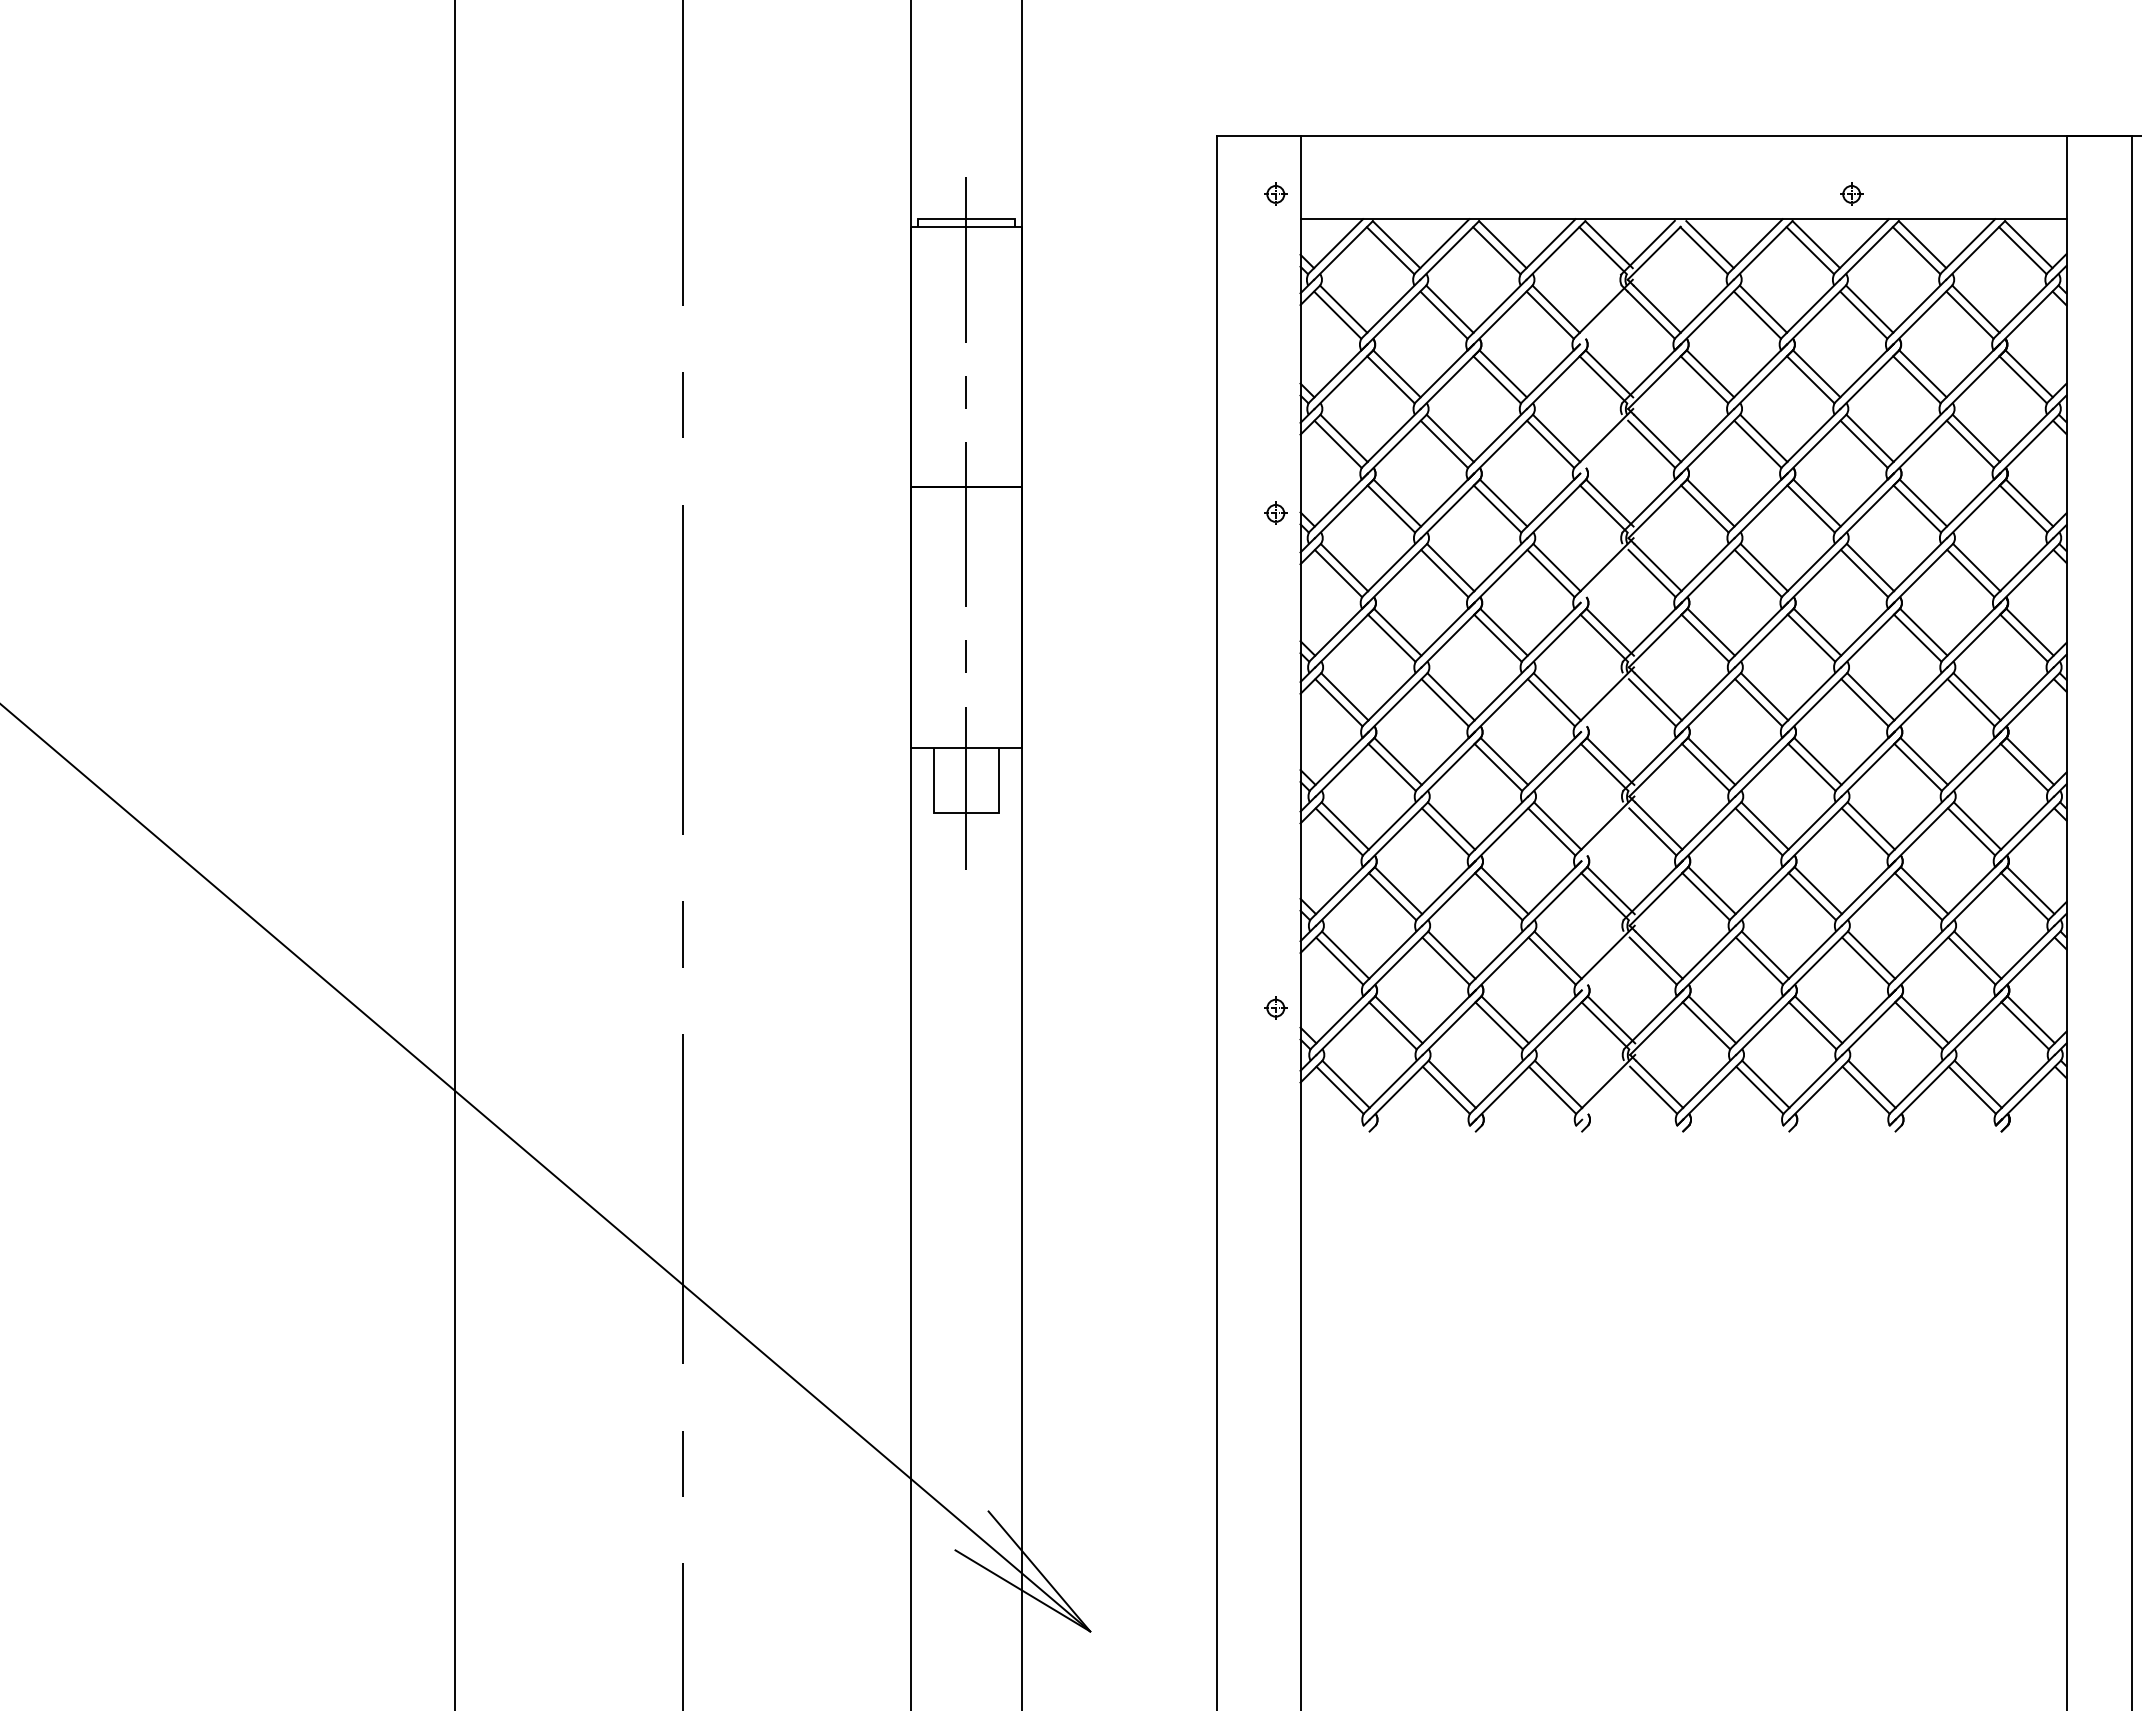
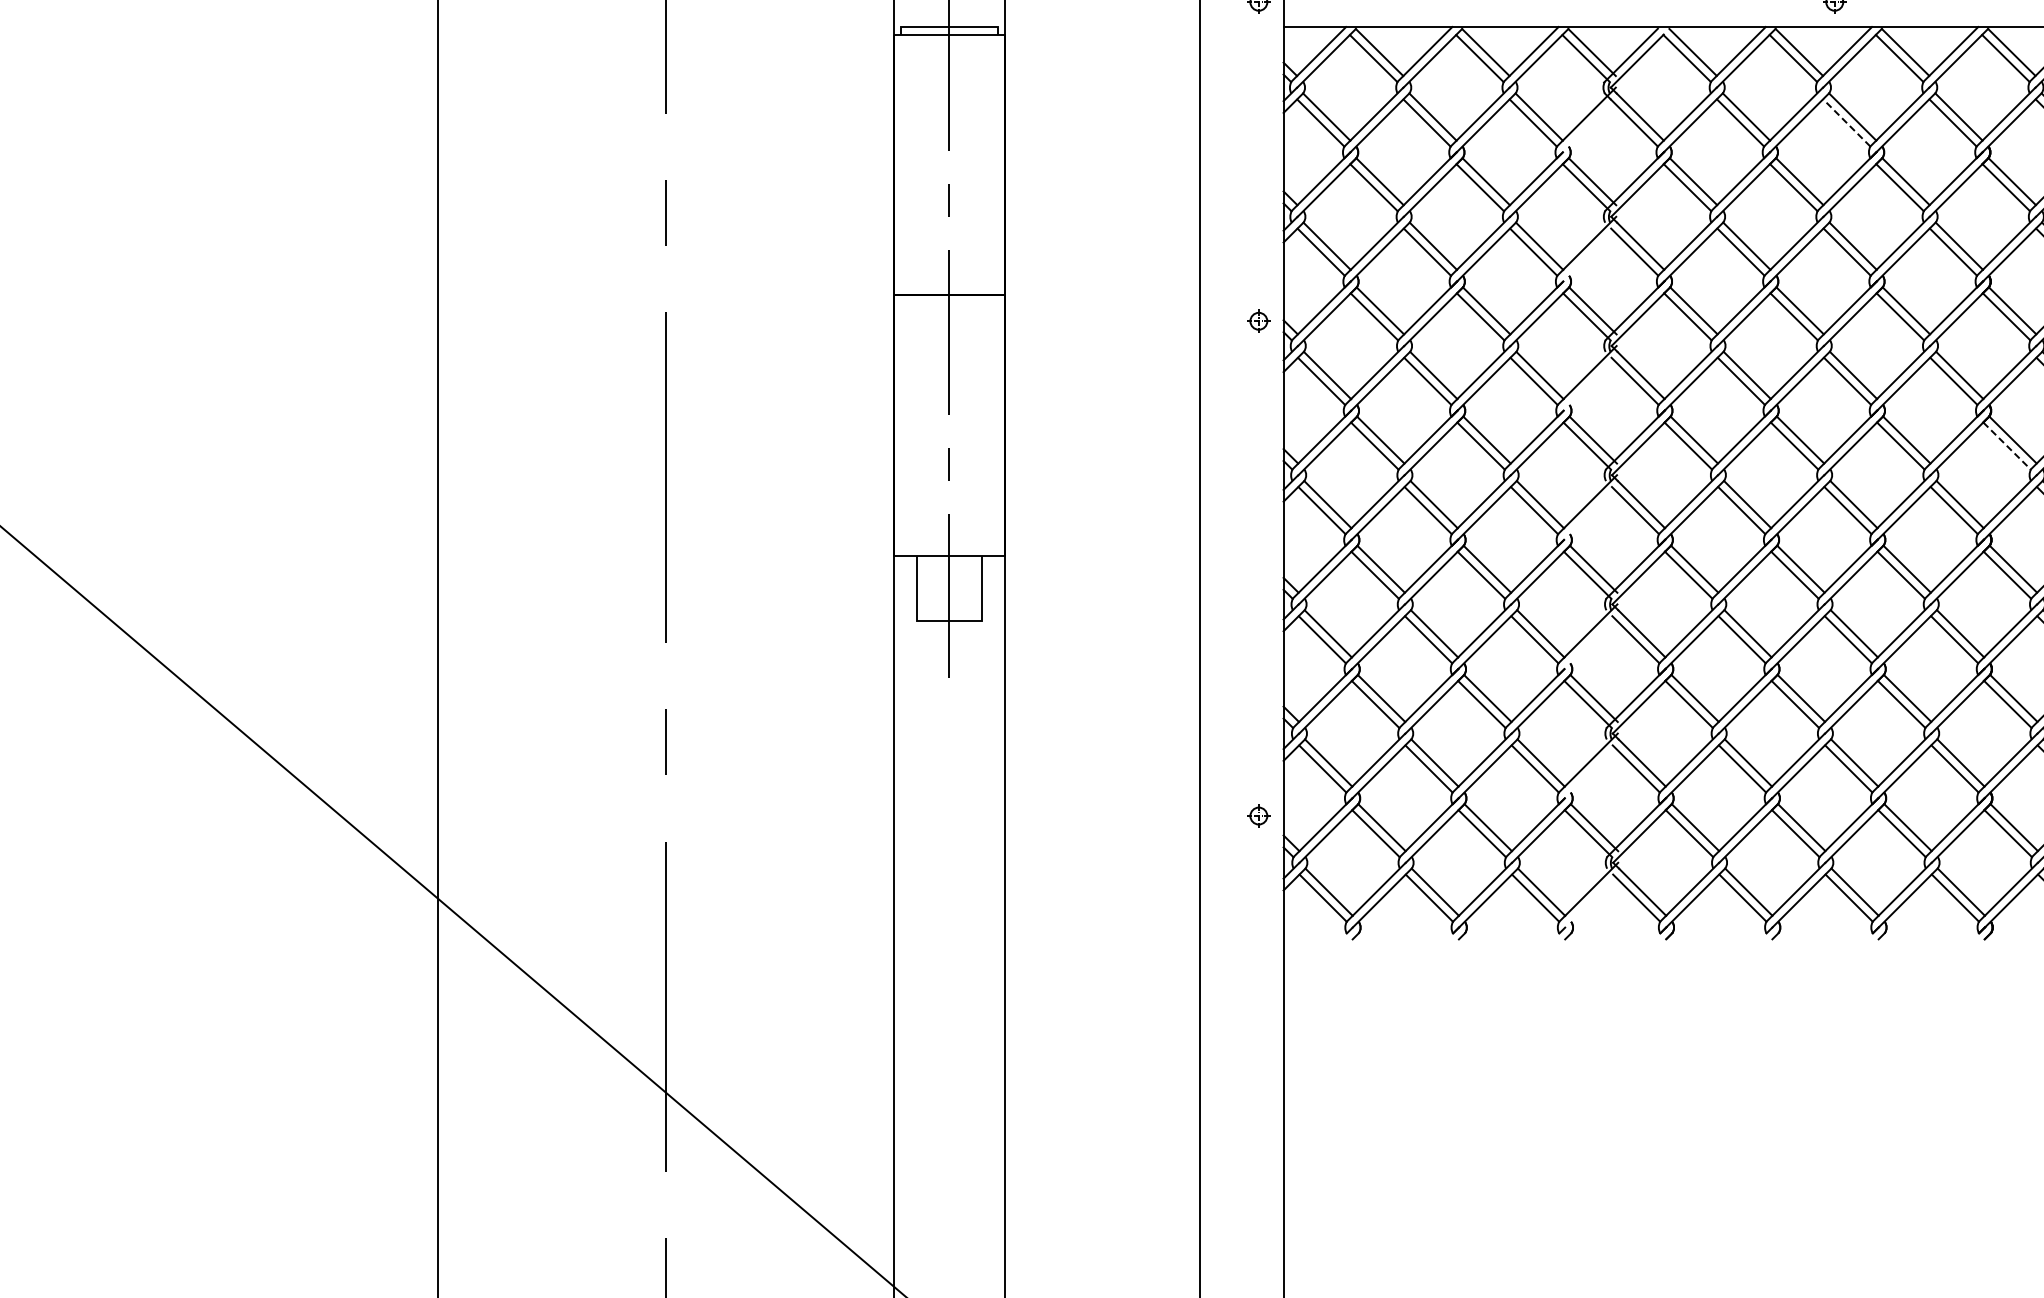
line: (1863, 314) -> (1846, 122), solid -> dashed
line: (2024, 638) -> (2007, 446), solid -> dashed

